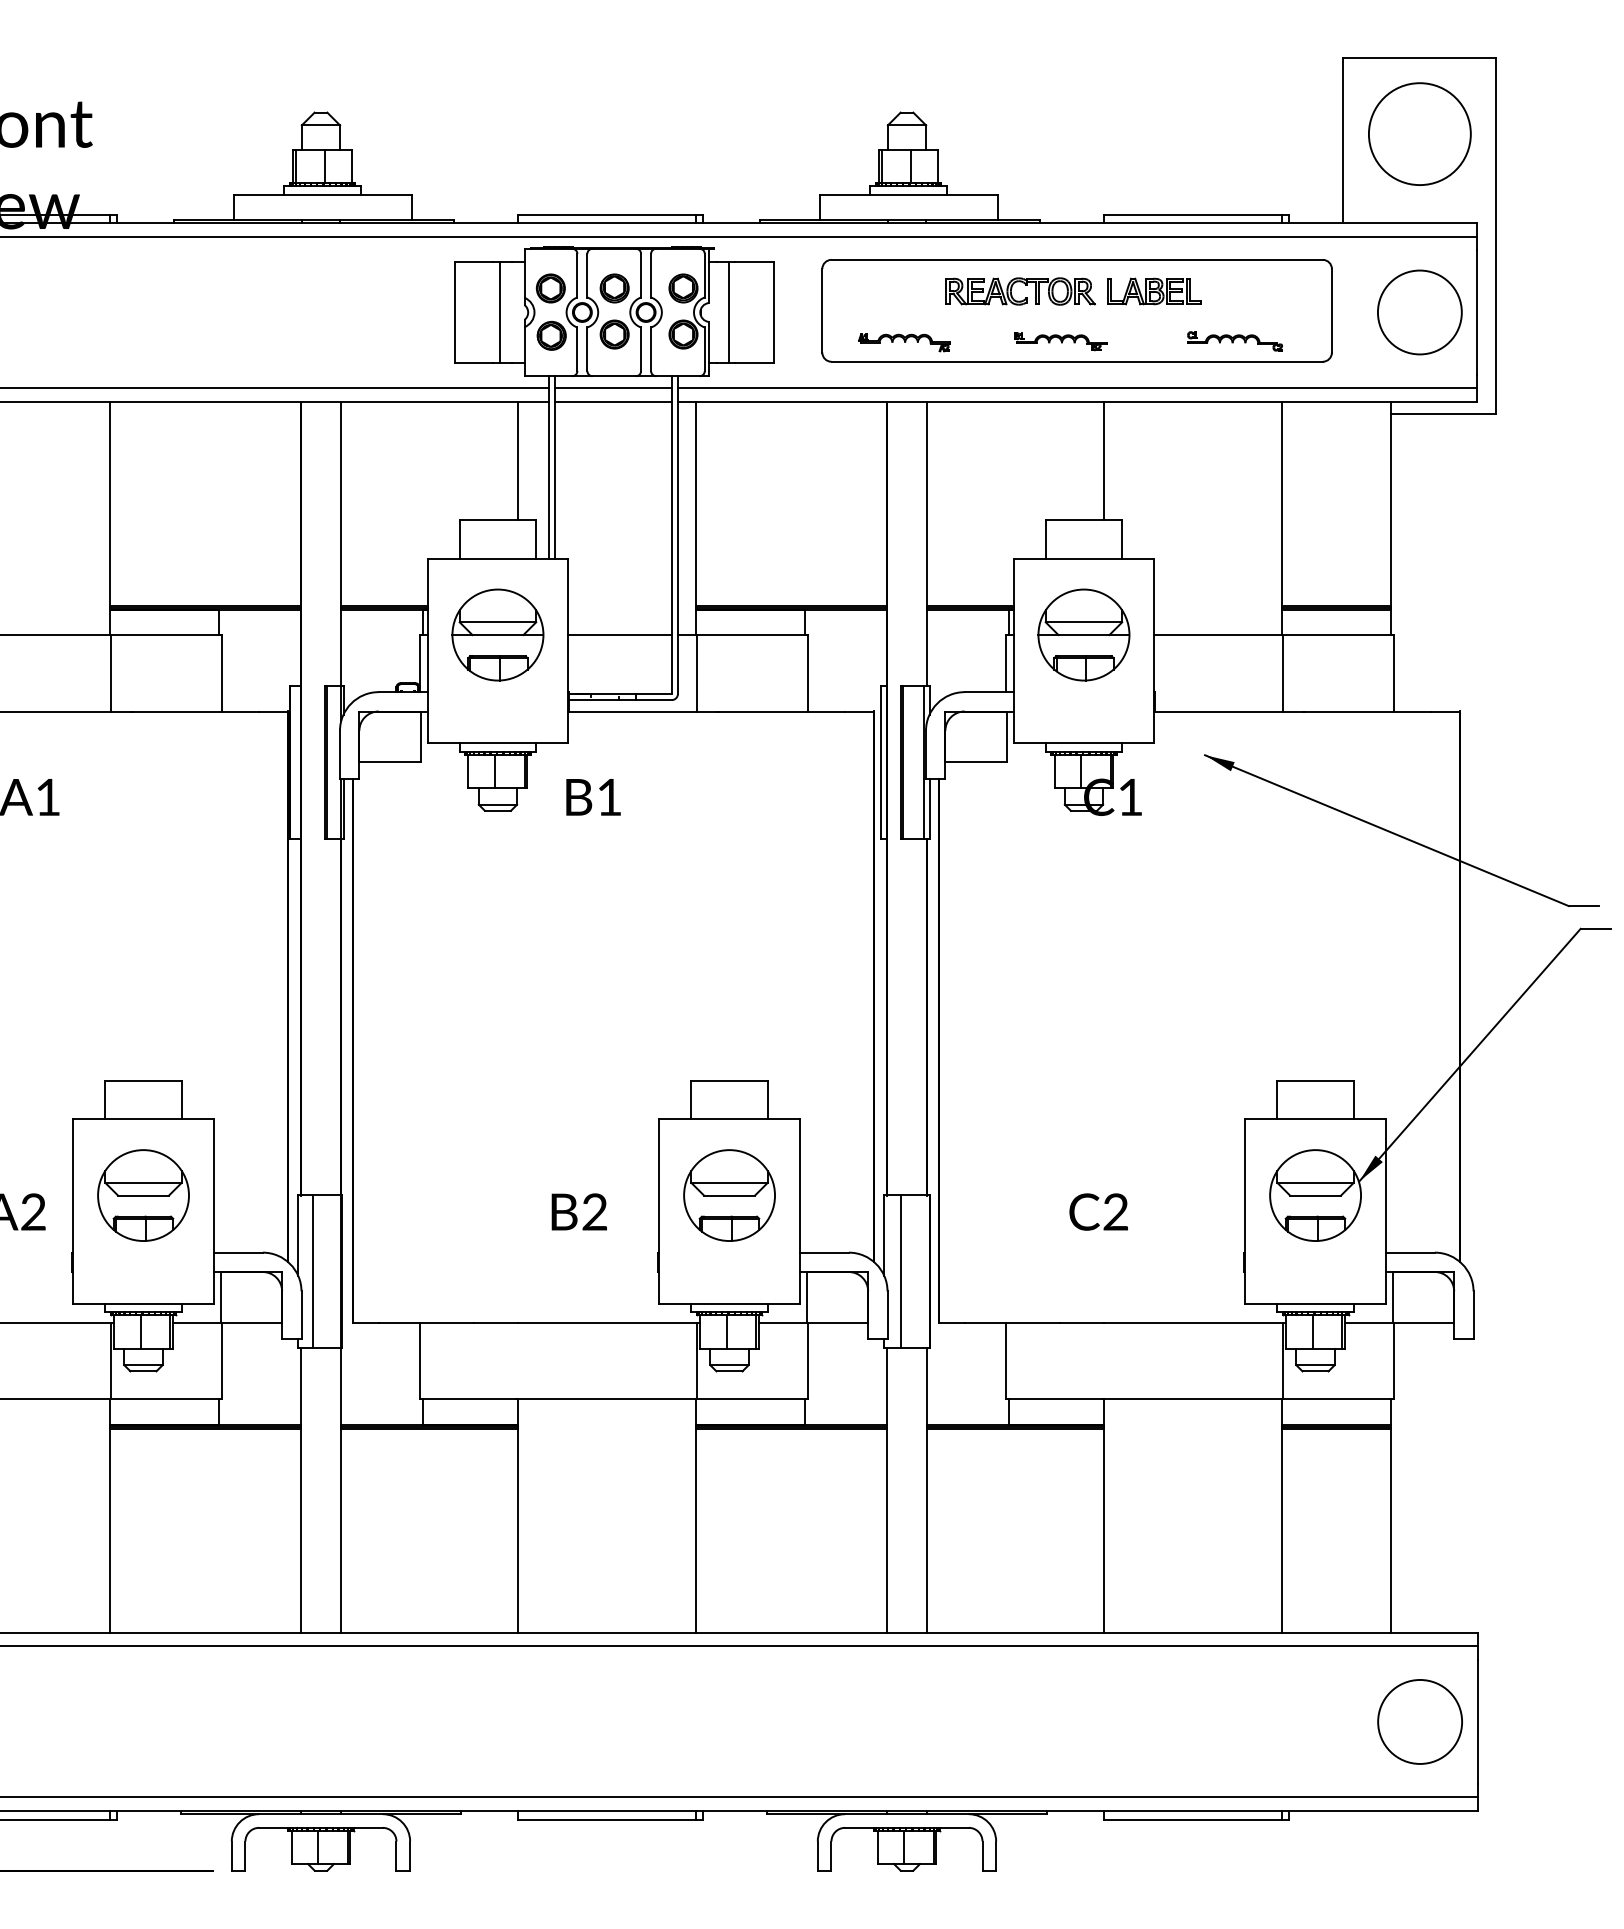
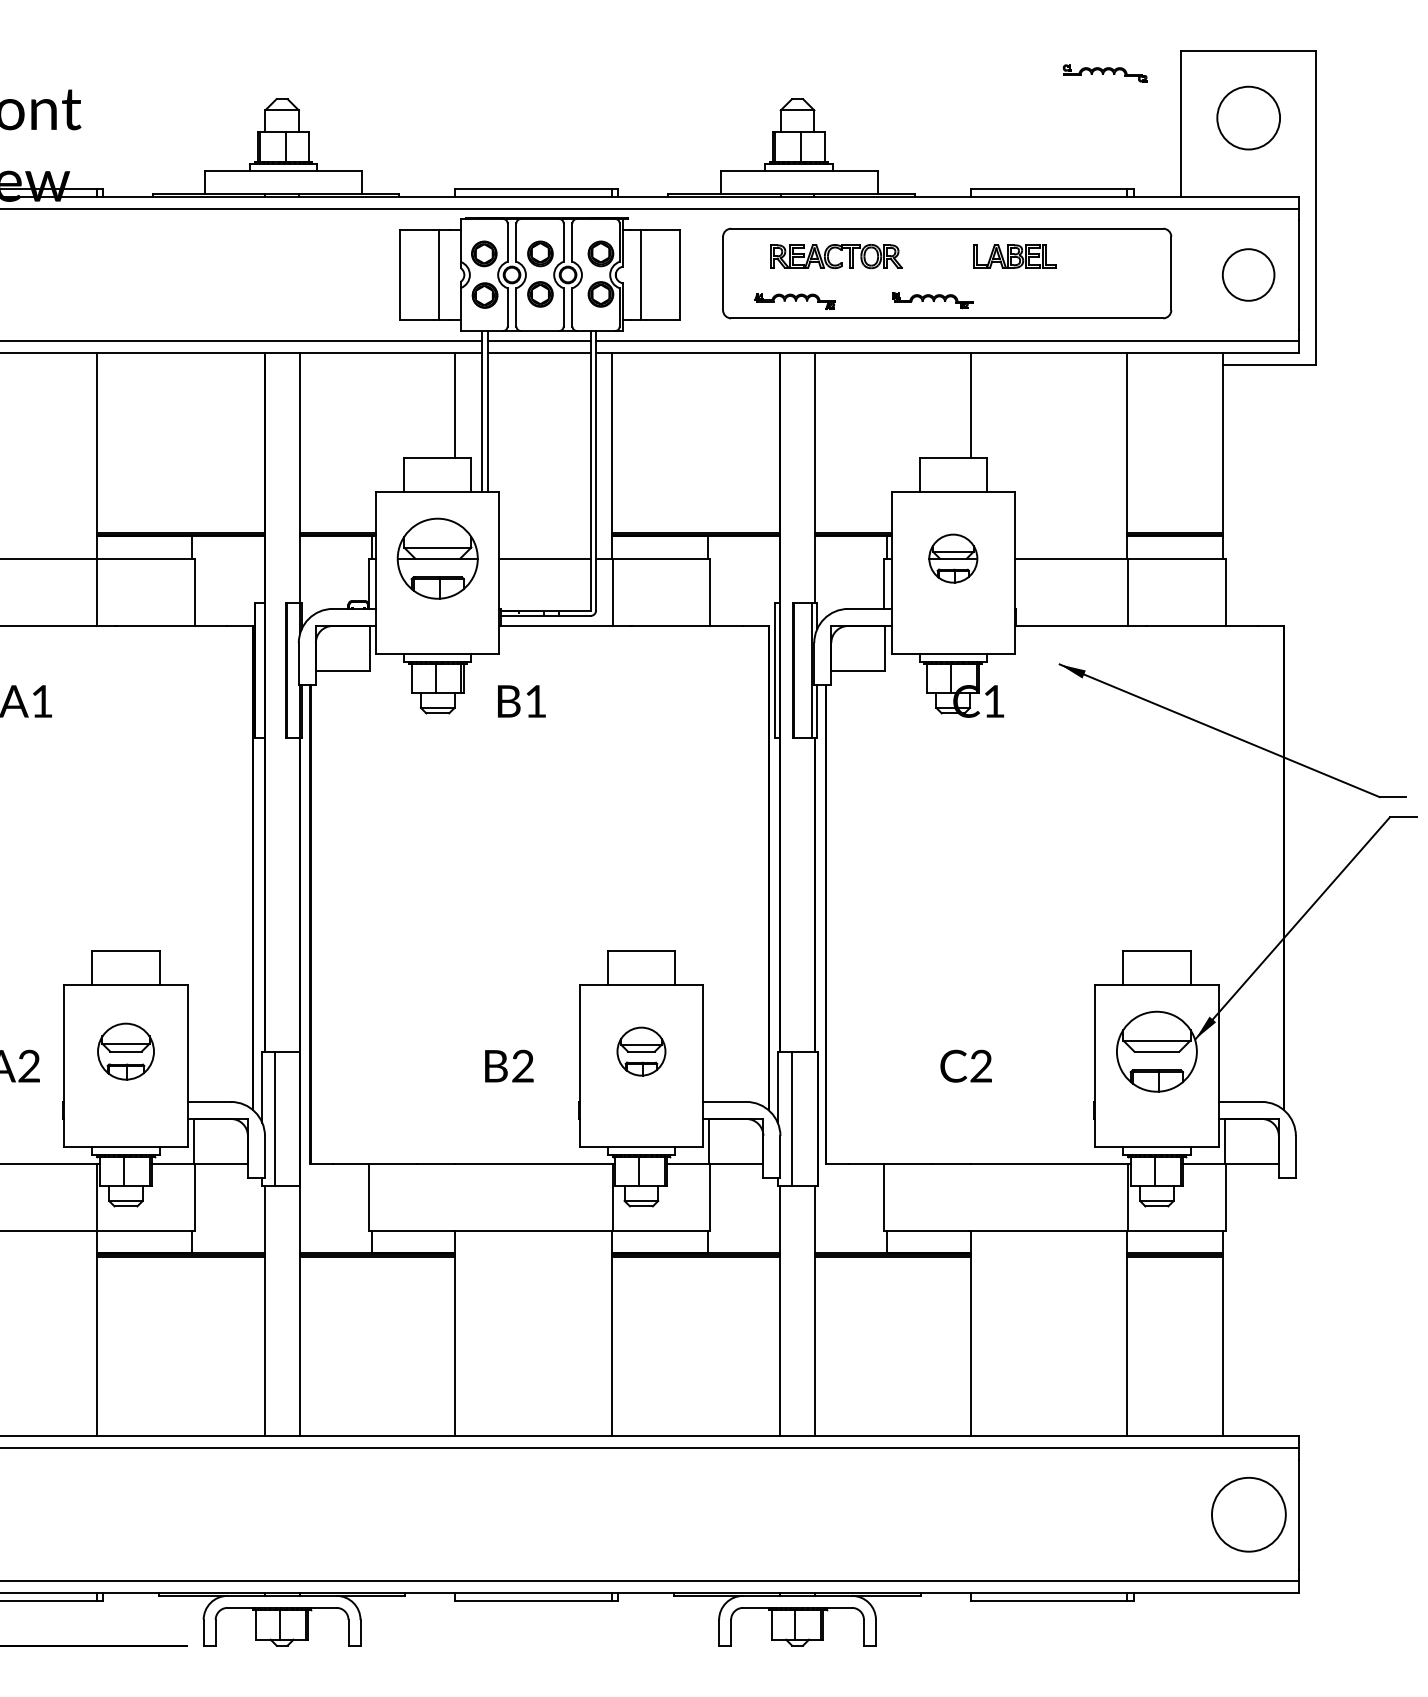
circle: (1419, 133) -> (1248, 117), size x0.7
part: (1025, 284) -> (840, 250), moved
circle: (1419, 311) -> (1248, 274), size x0.7
part: (1234, 341) -> (1104, 73), moved
part: (1084, 634) -> (953, 558), size x0.6
part: (142, 1195) -> (125, 1051), size x0.7
part: (729, 1195) -> (641, 1051), size x0.6

